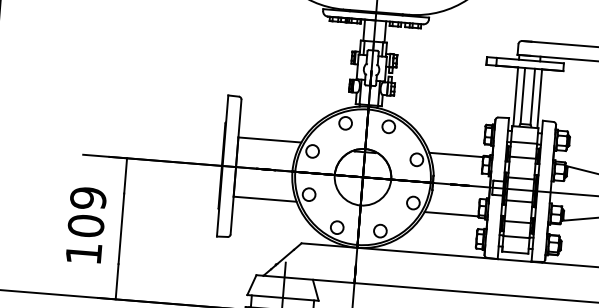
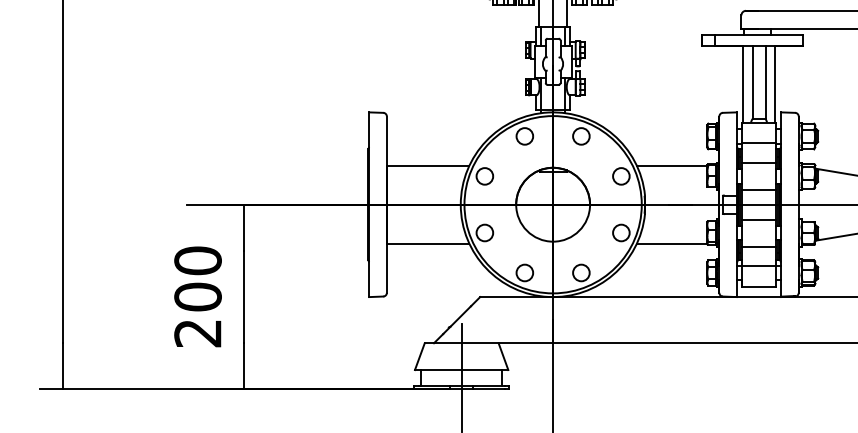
text: (85, 225) -> (197, 296), 109 -> 200

